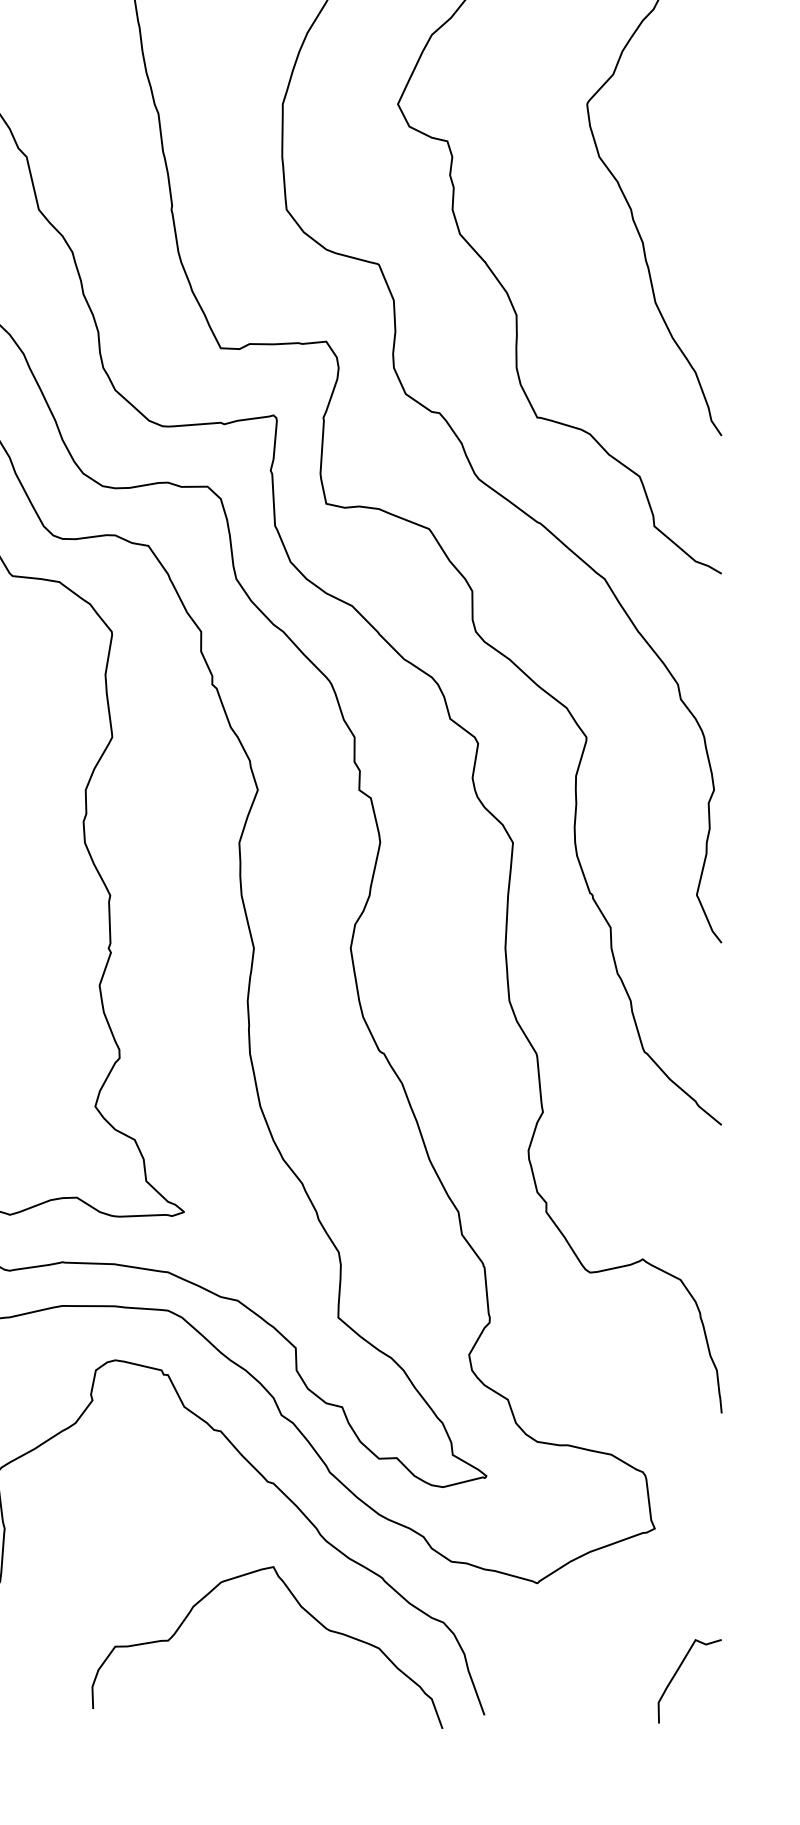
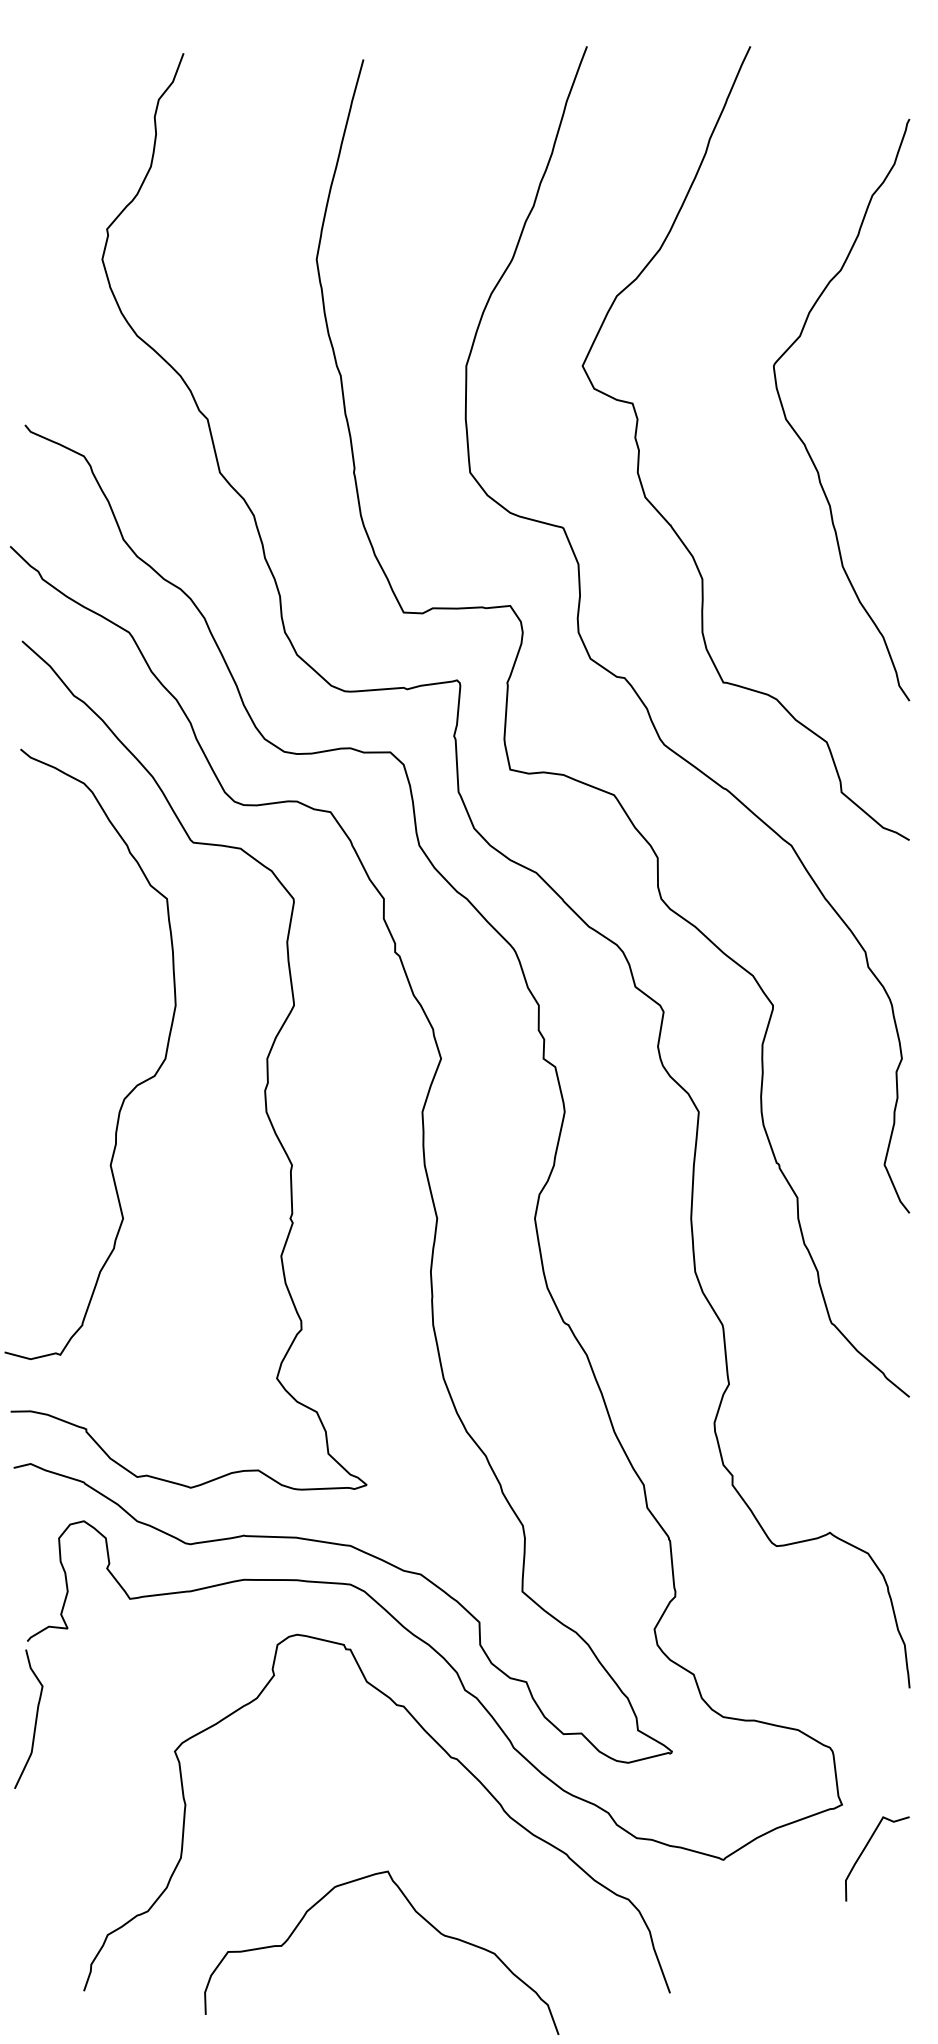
curve: (302, 1609) -> (417, 1914), moved
curve: (678, 1671) -> (865, 1849), moved

